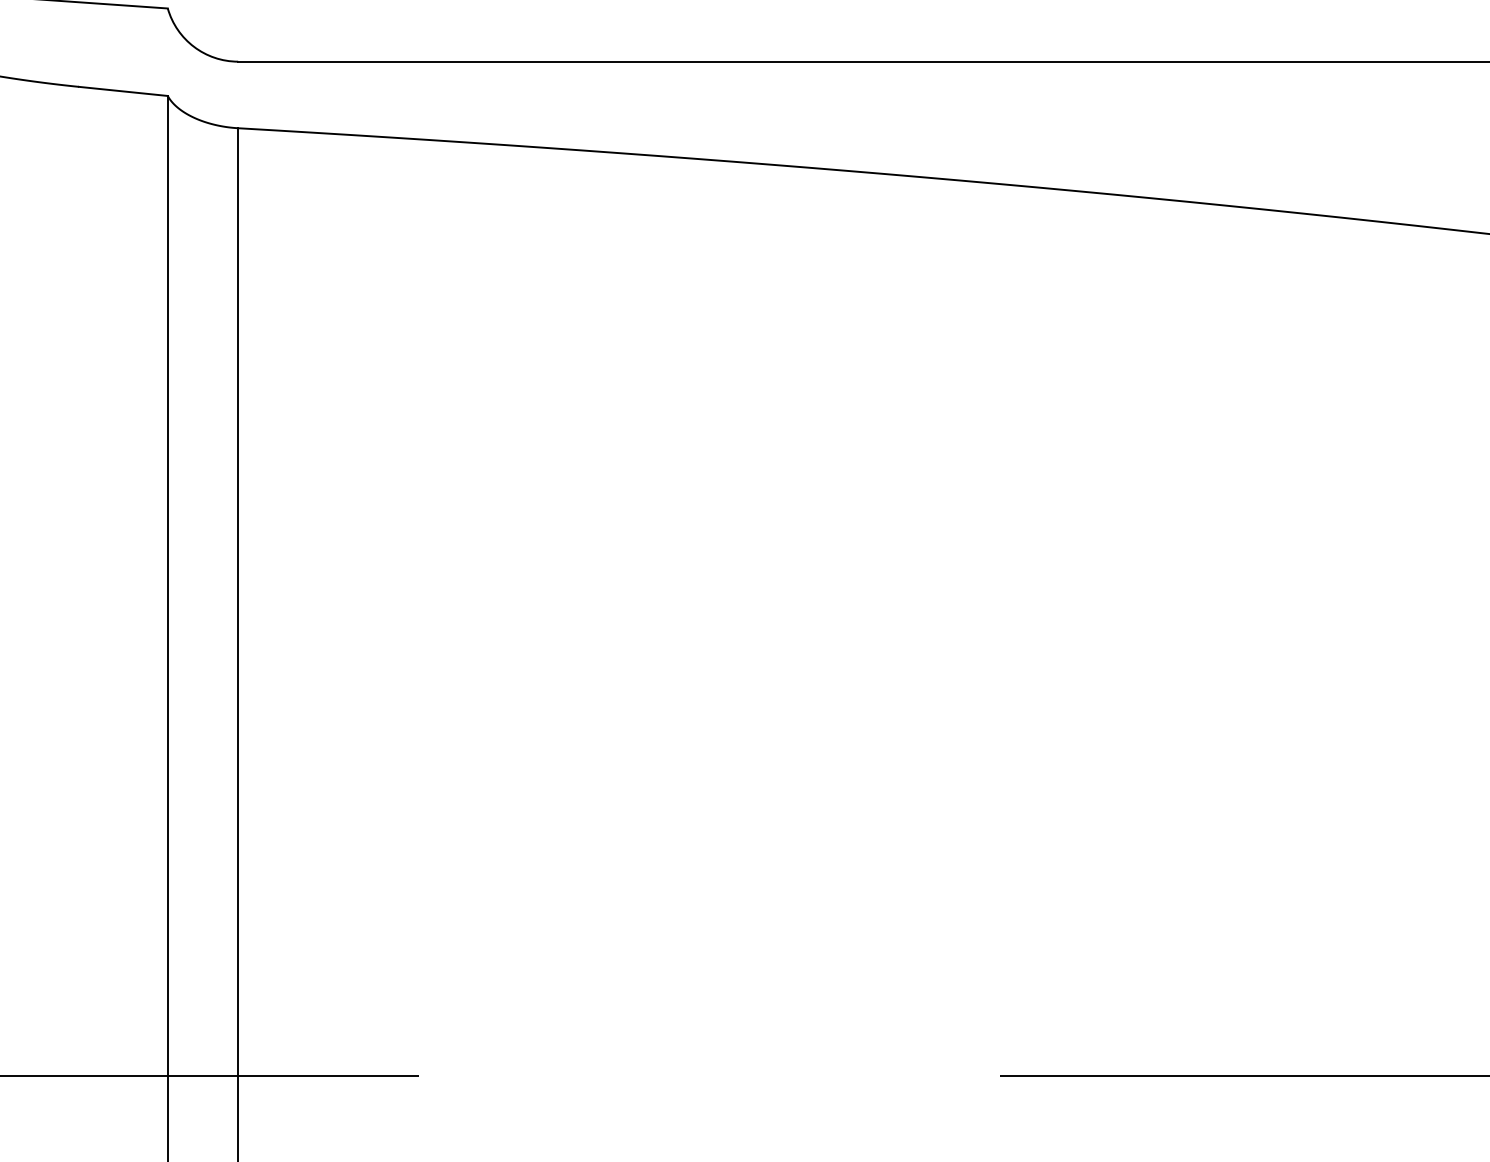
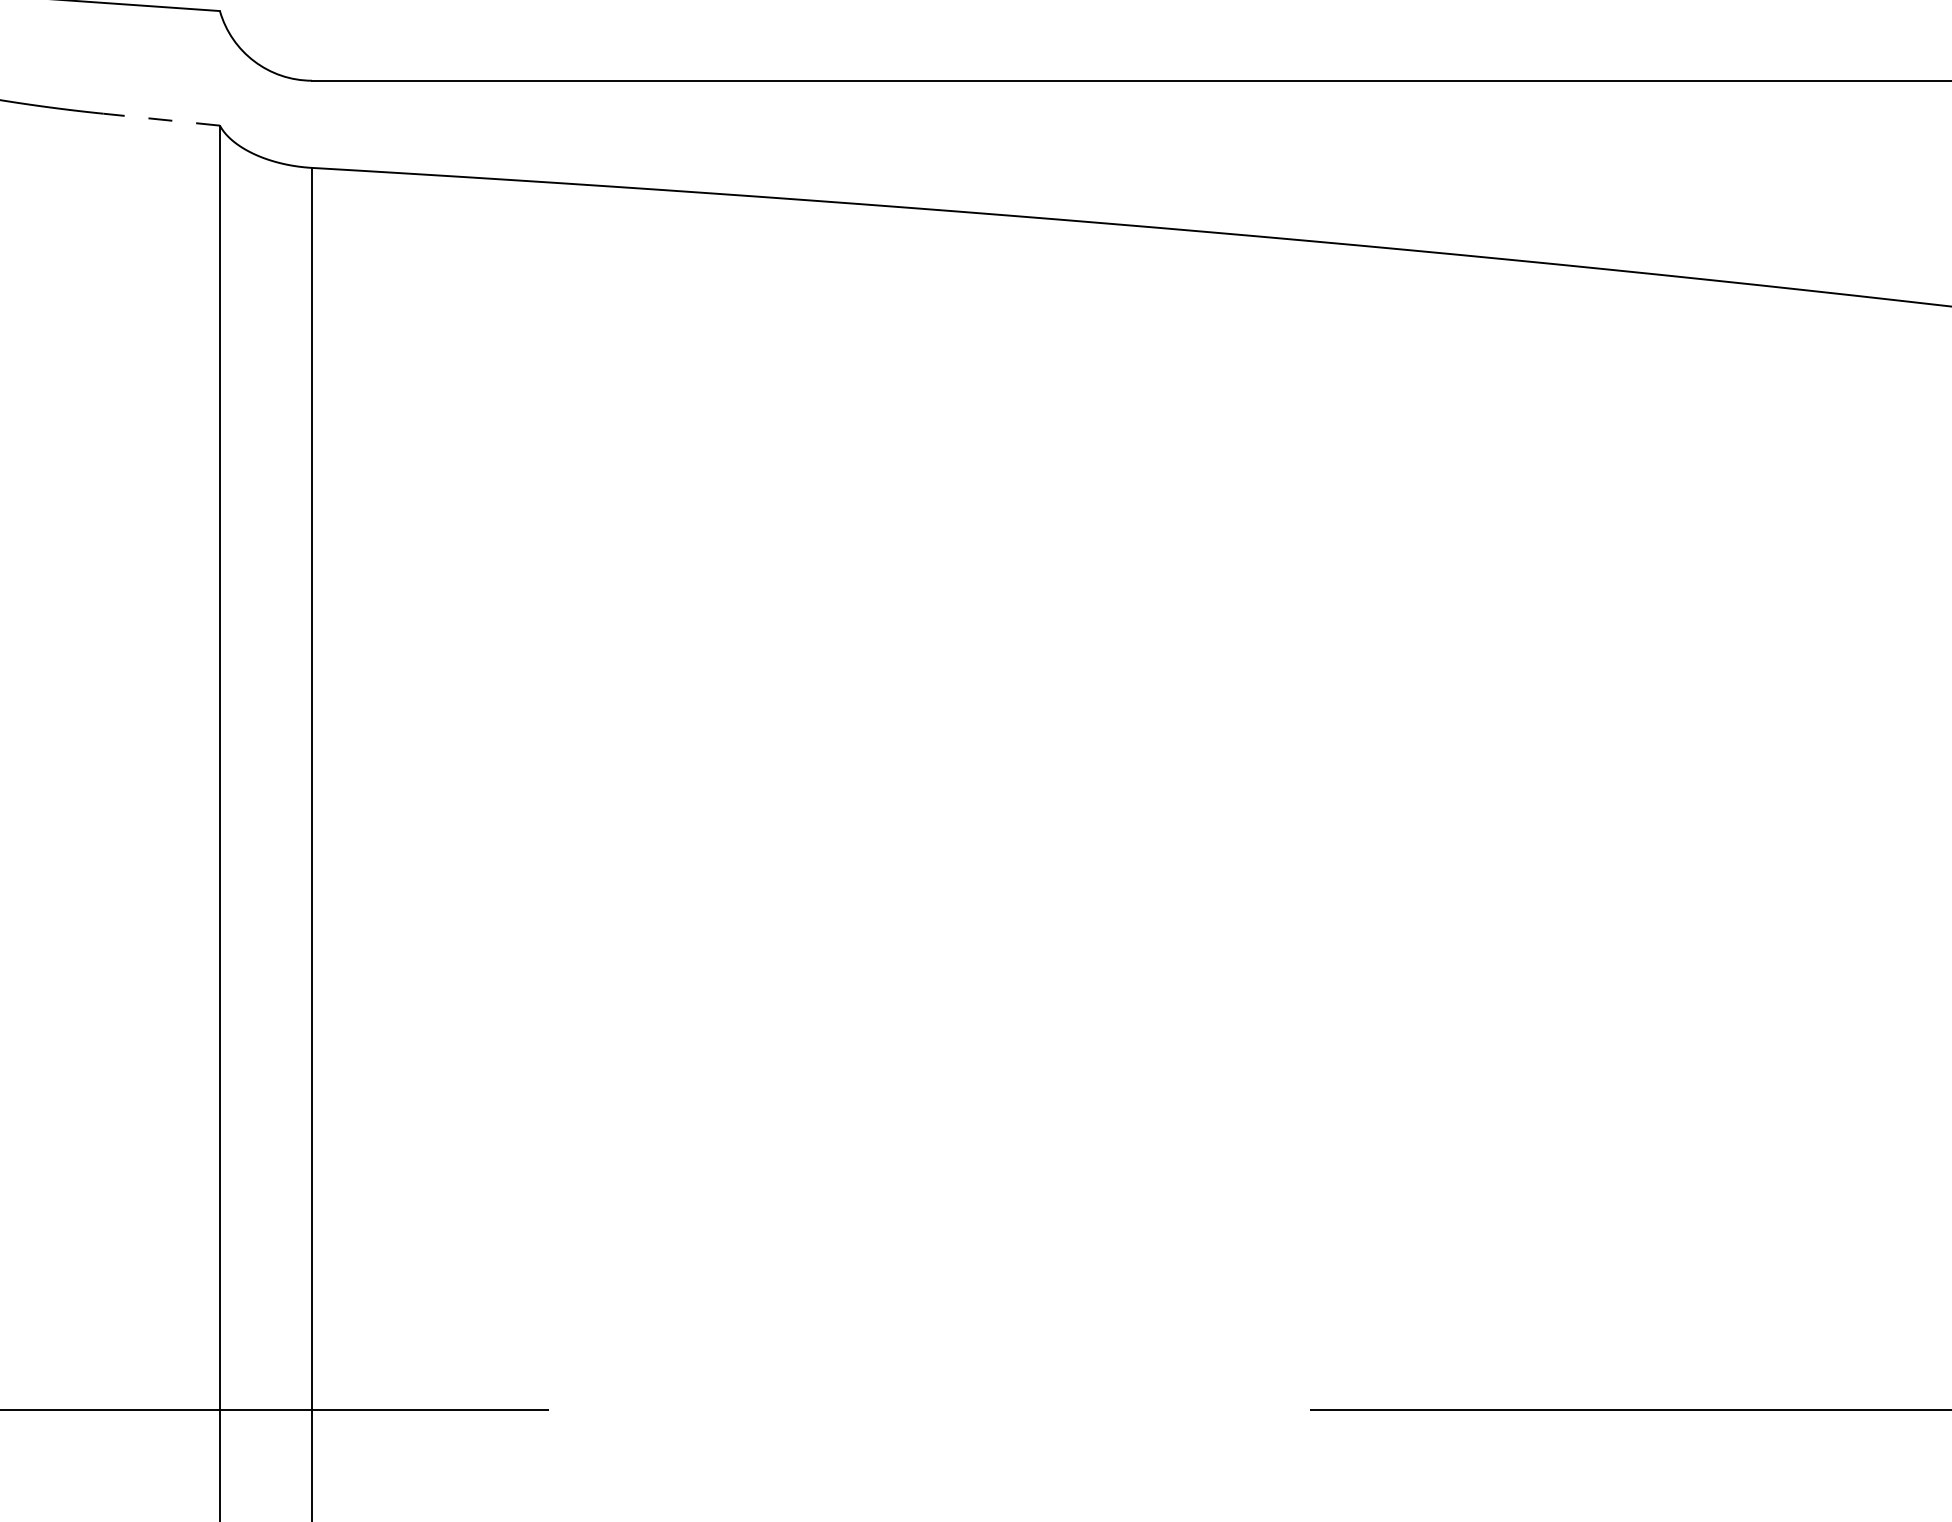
line: (123, 91) -> (161, 119), solid -> dashed

